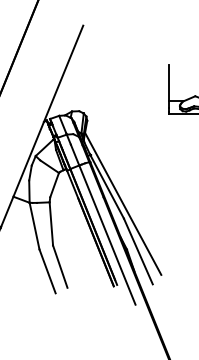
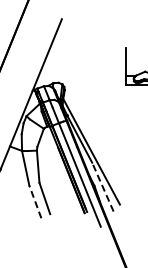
line: (137, 251) -> (102, 187), solid -> dashed
line: (47, 270) -> (35, 201), solid -> dashed

